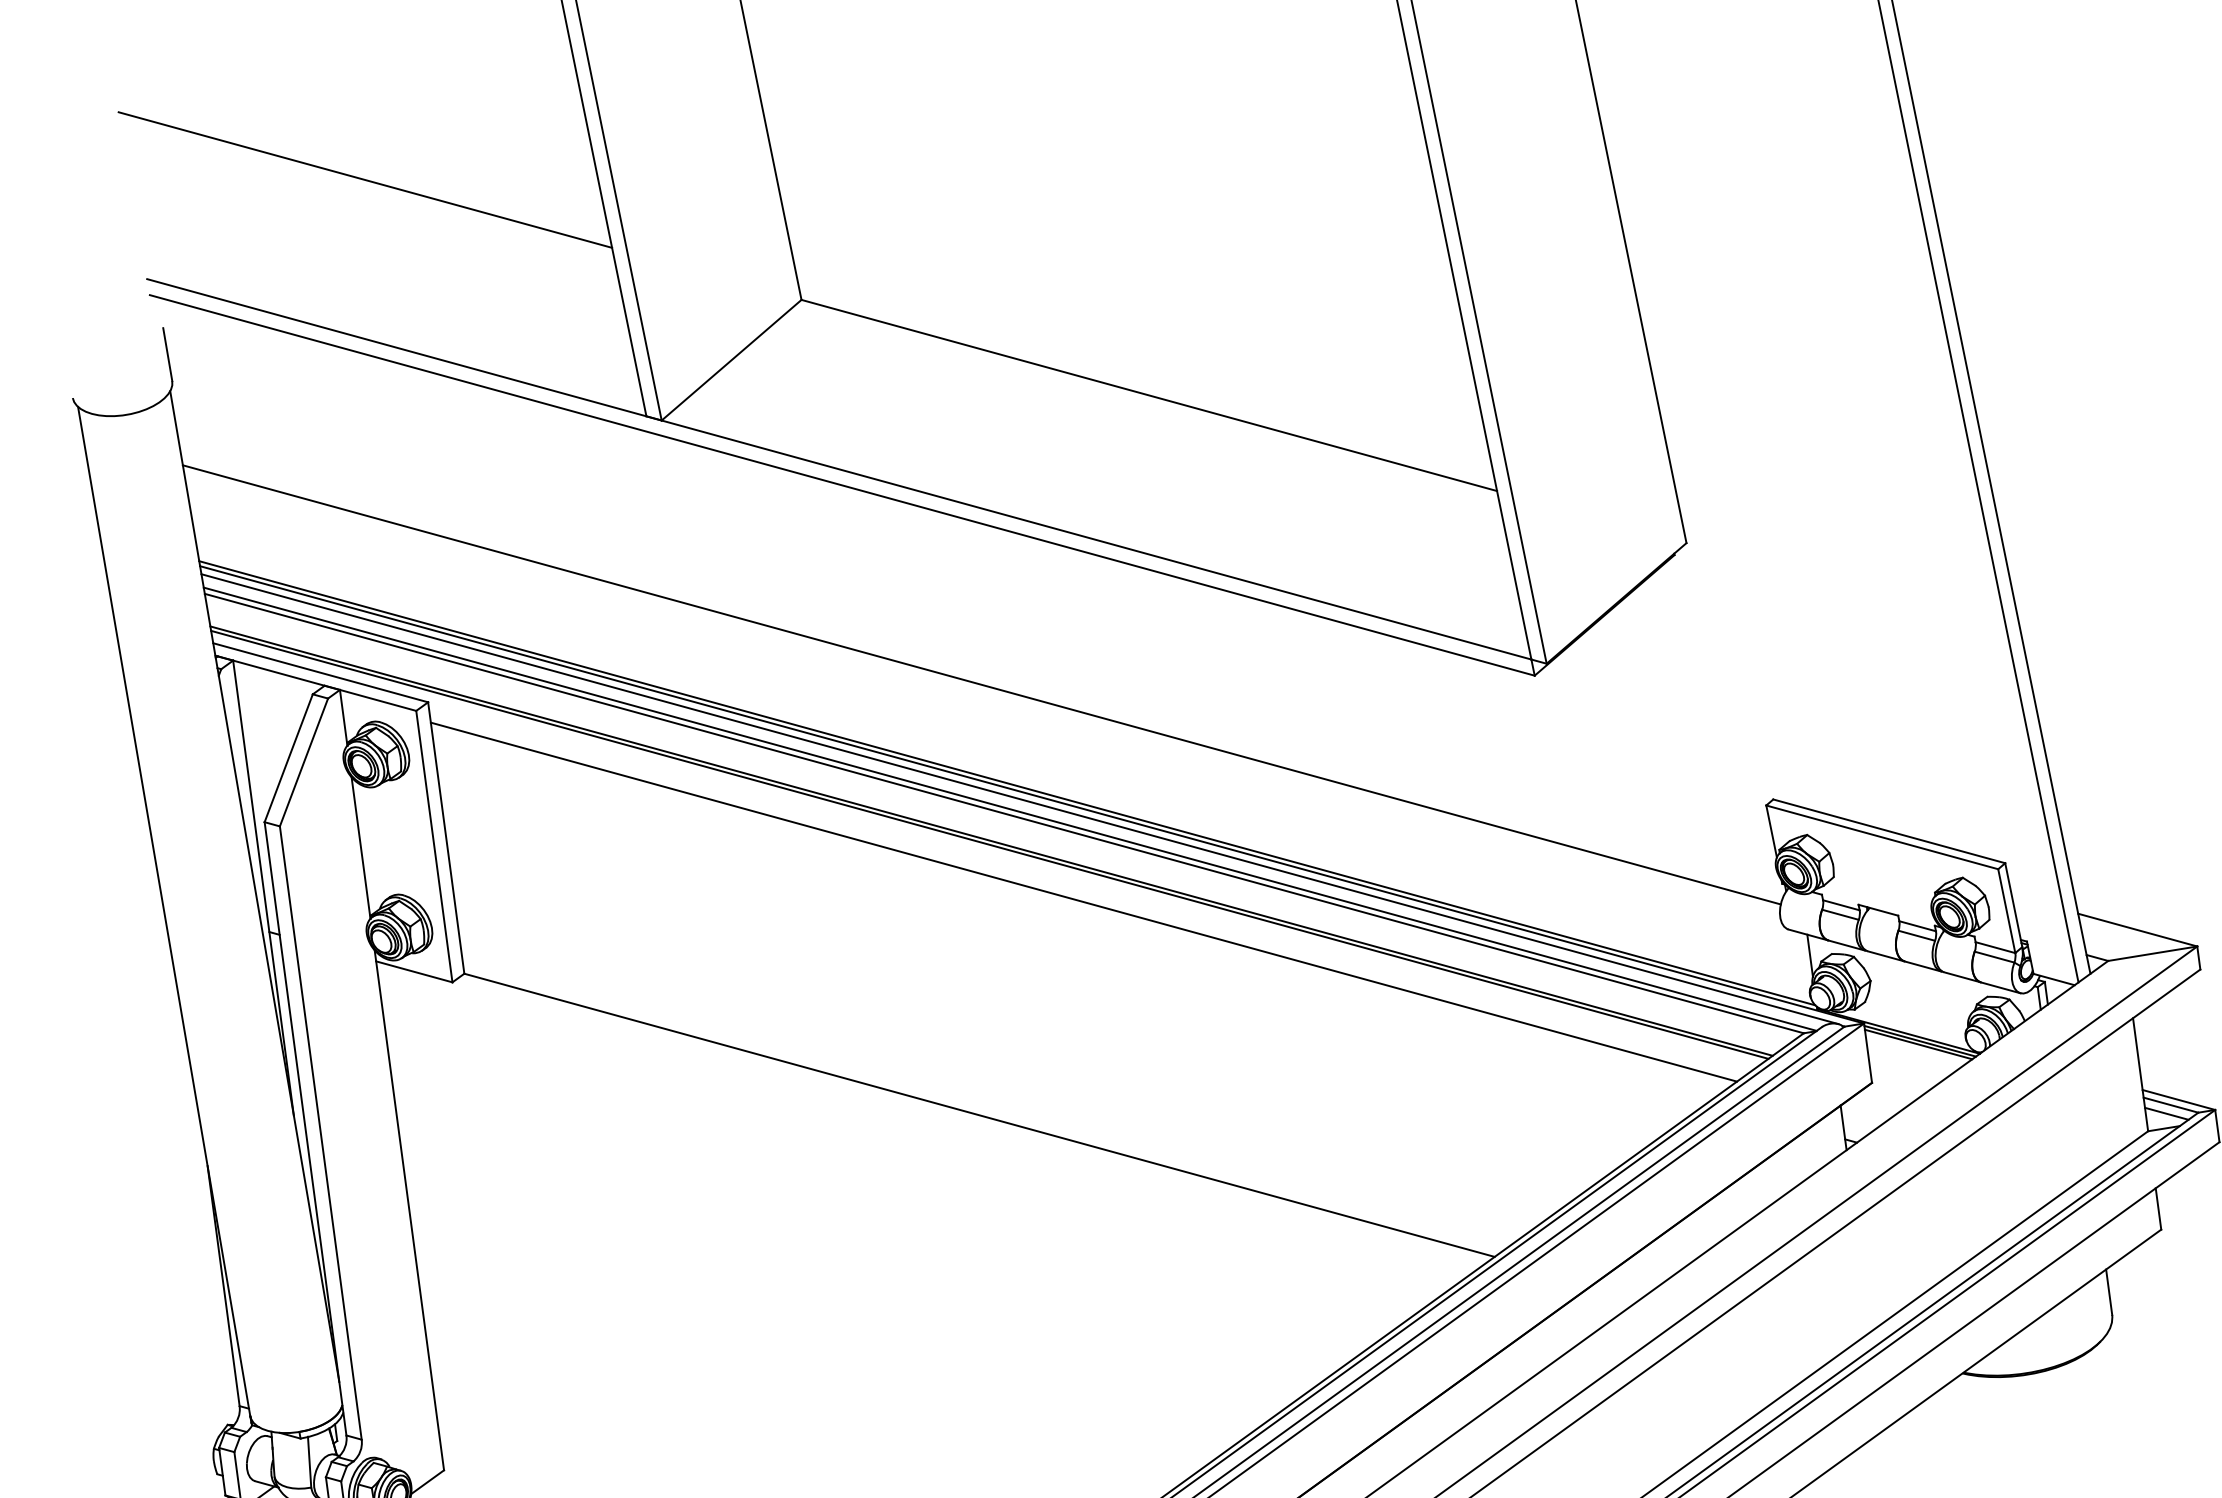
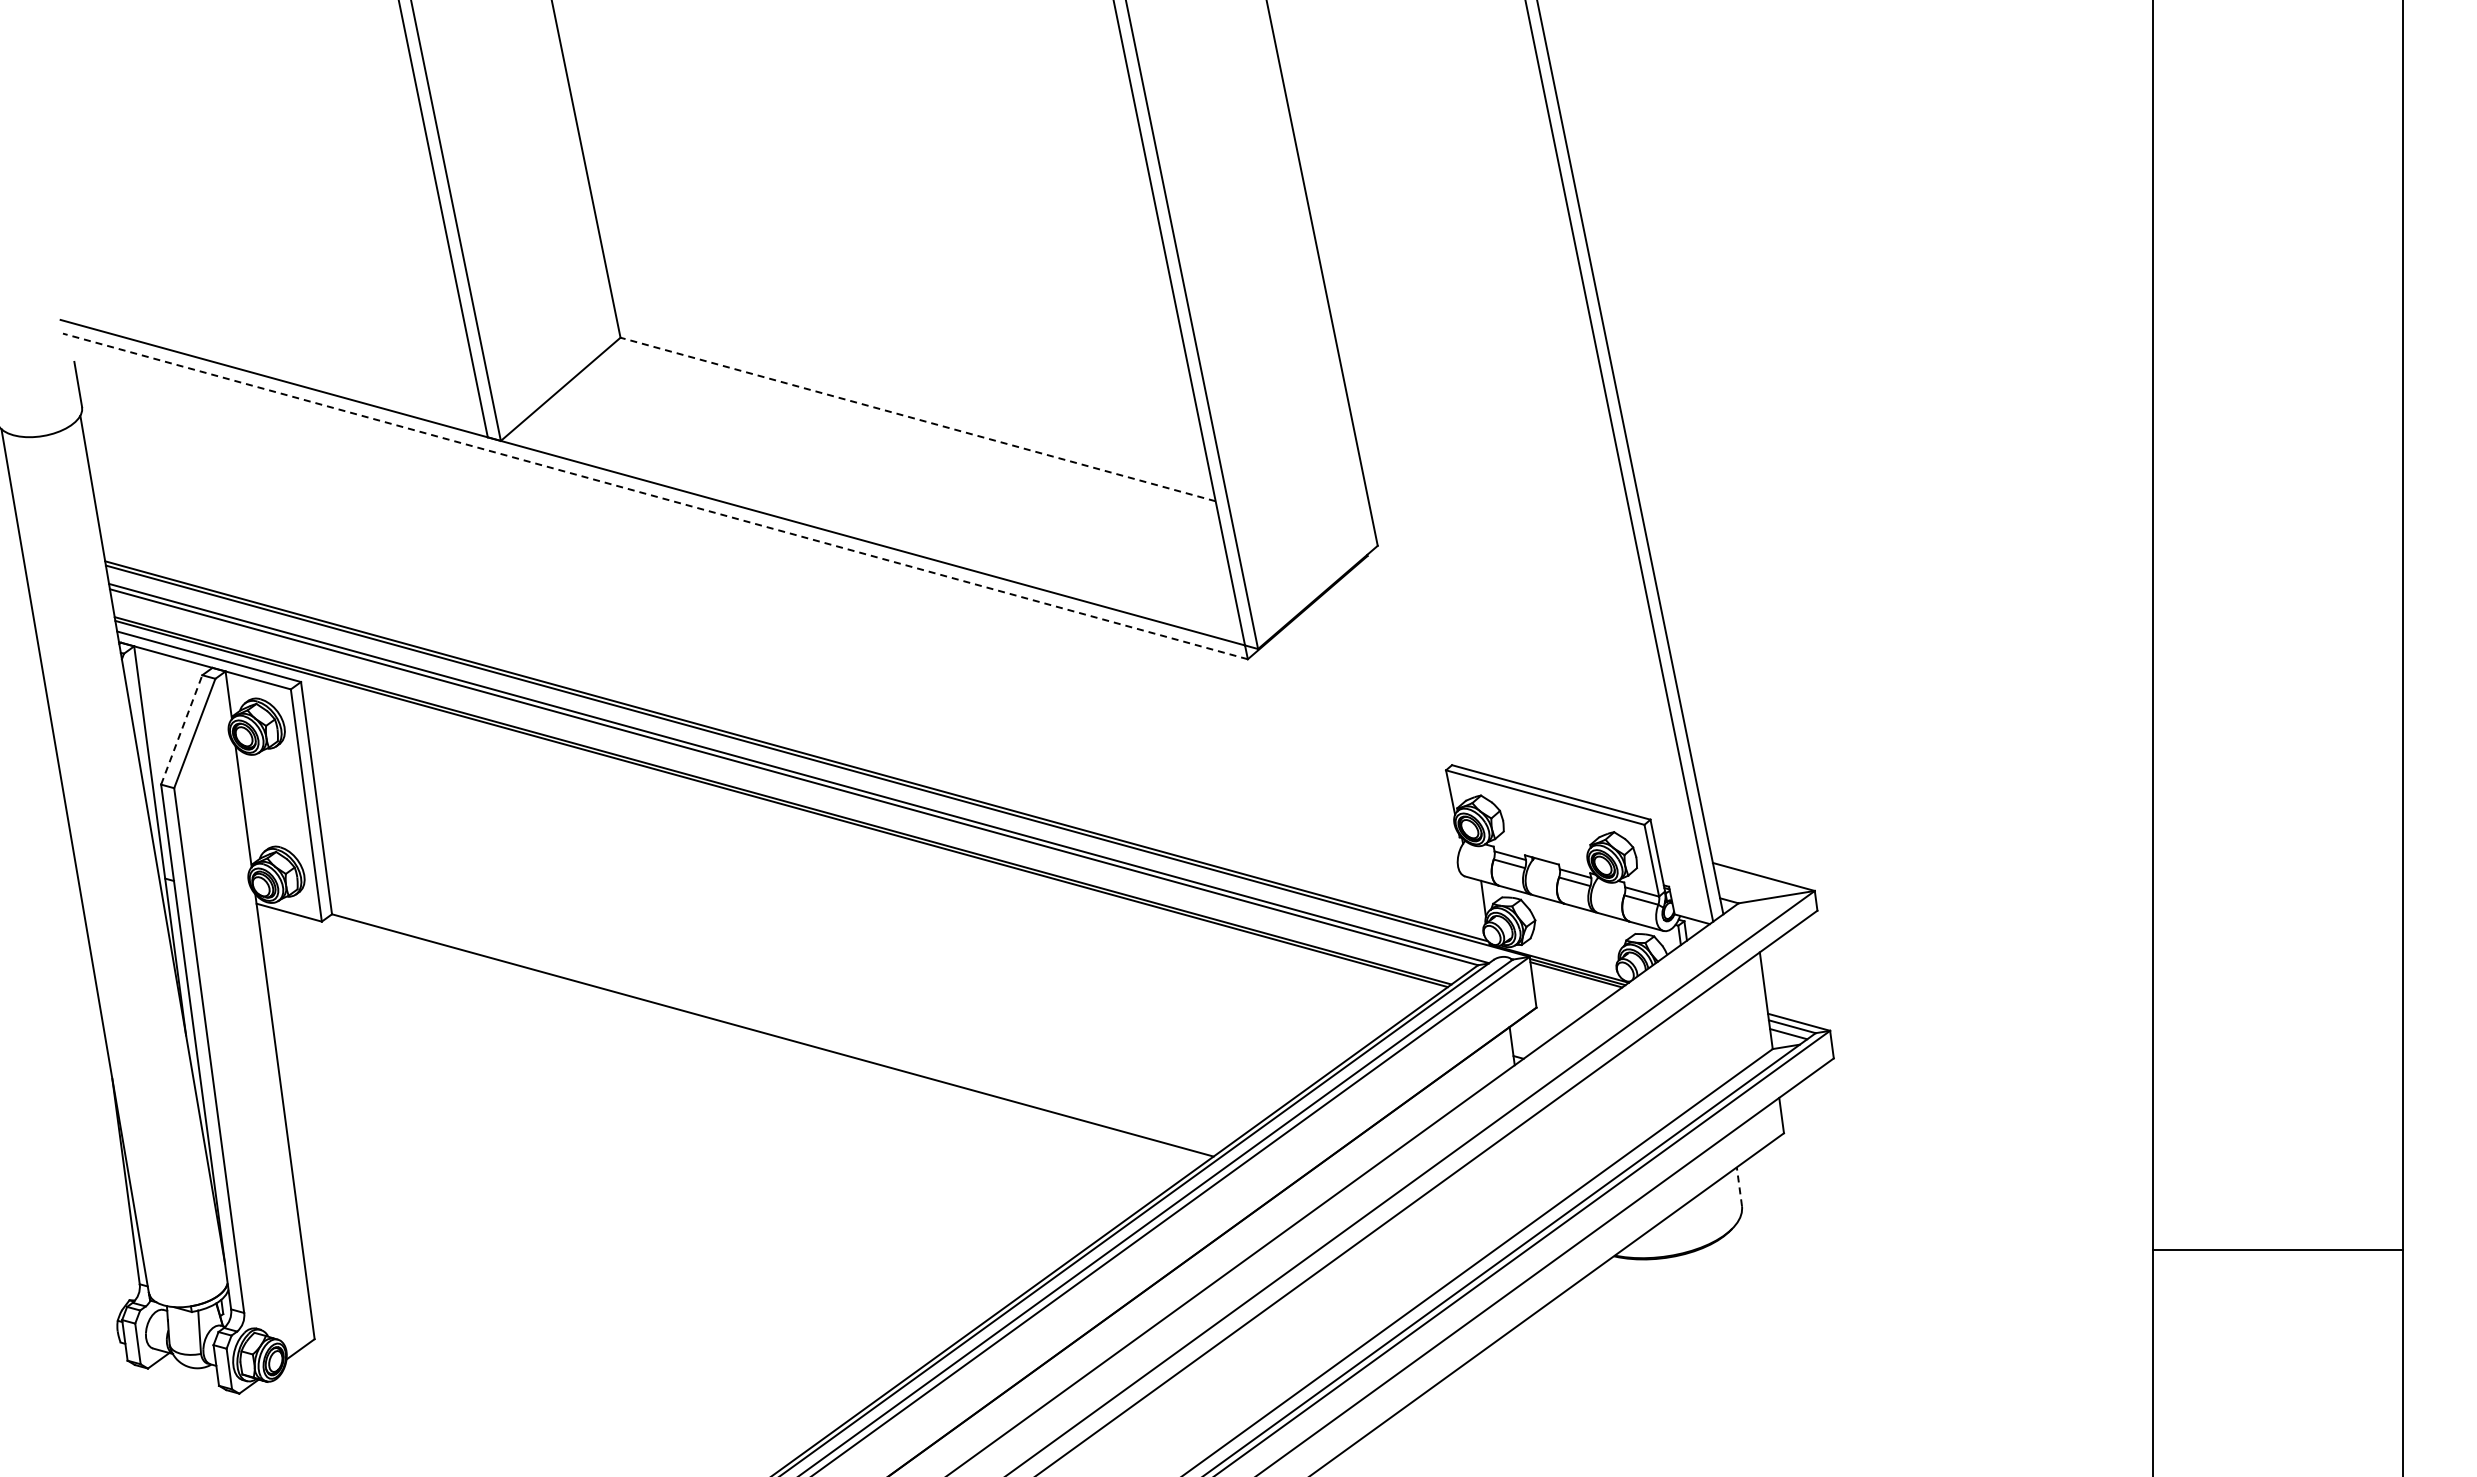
line: (365, 180) -> (247, 235), removed
line: (1149, 395) -> (918, 419), solid -> dashed
line: (841, 485) -> (654, 496), solid -> dashed
line: (981, 685) -> (774, 667), removed
line: (288, 757) -> (181, 729), solid -> dashed
line: (1020, 798) -> (807, 764), removed
line: (1083, 901) -> (861, 852), removed
line: (2109, 1291) -> (1739, 1186), solid -> dashed

